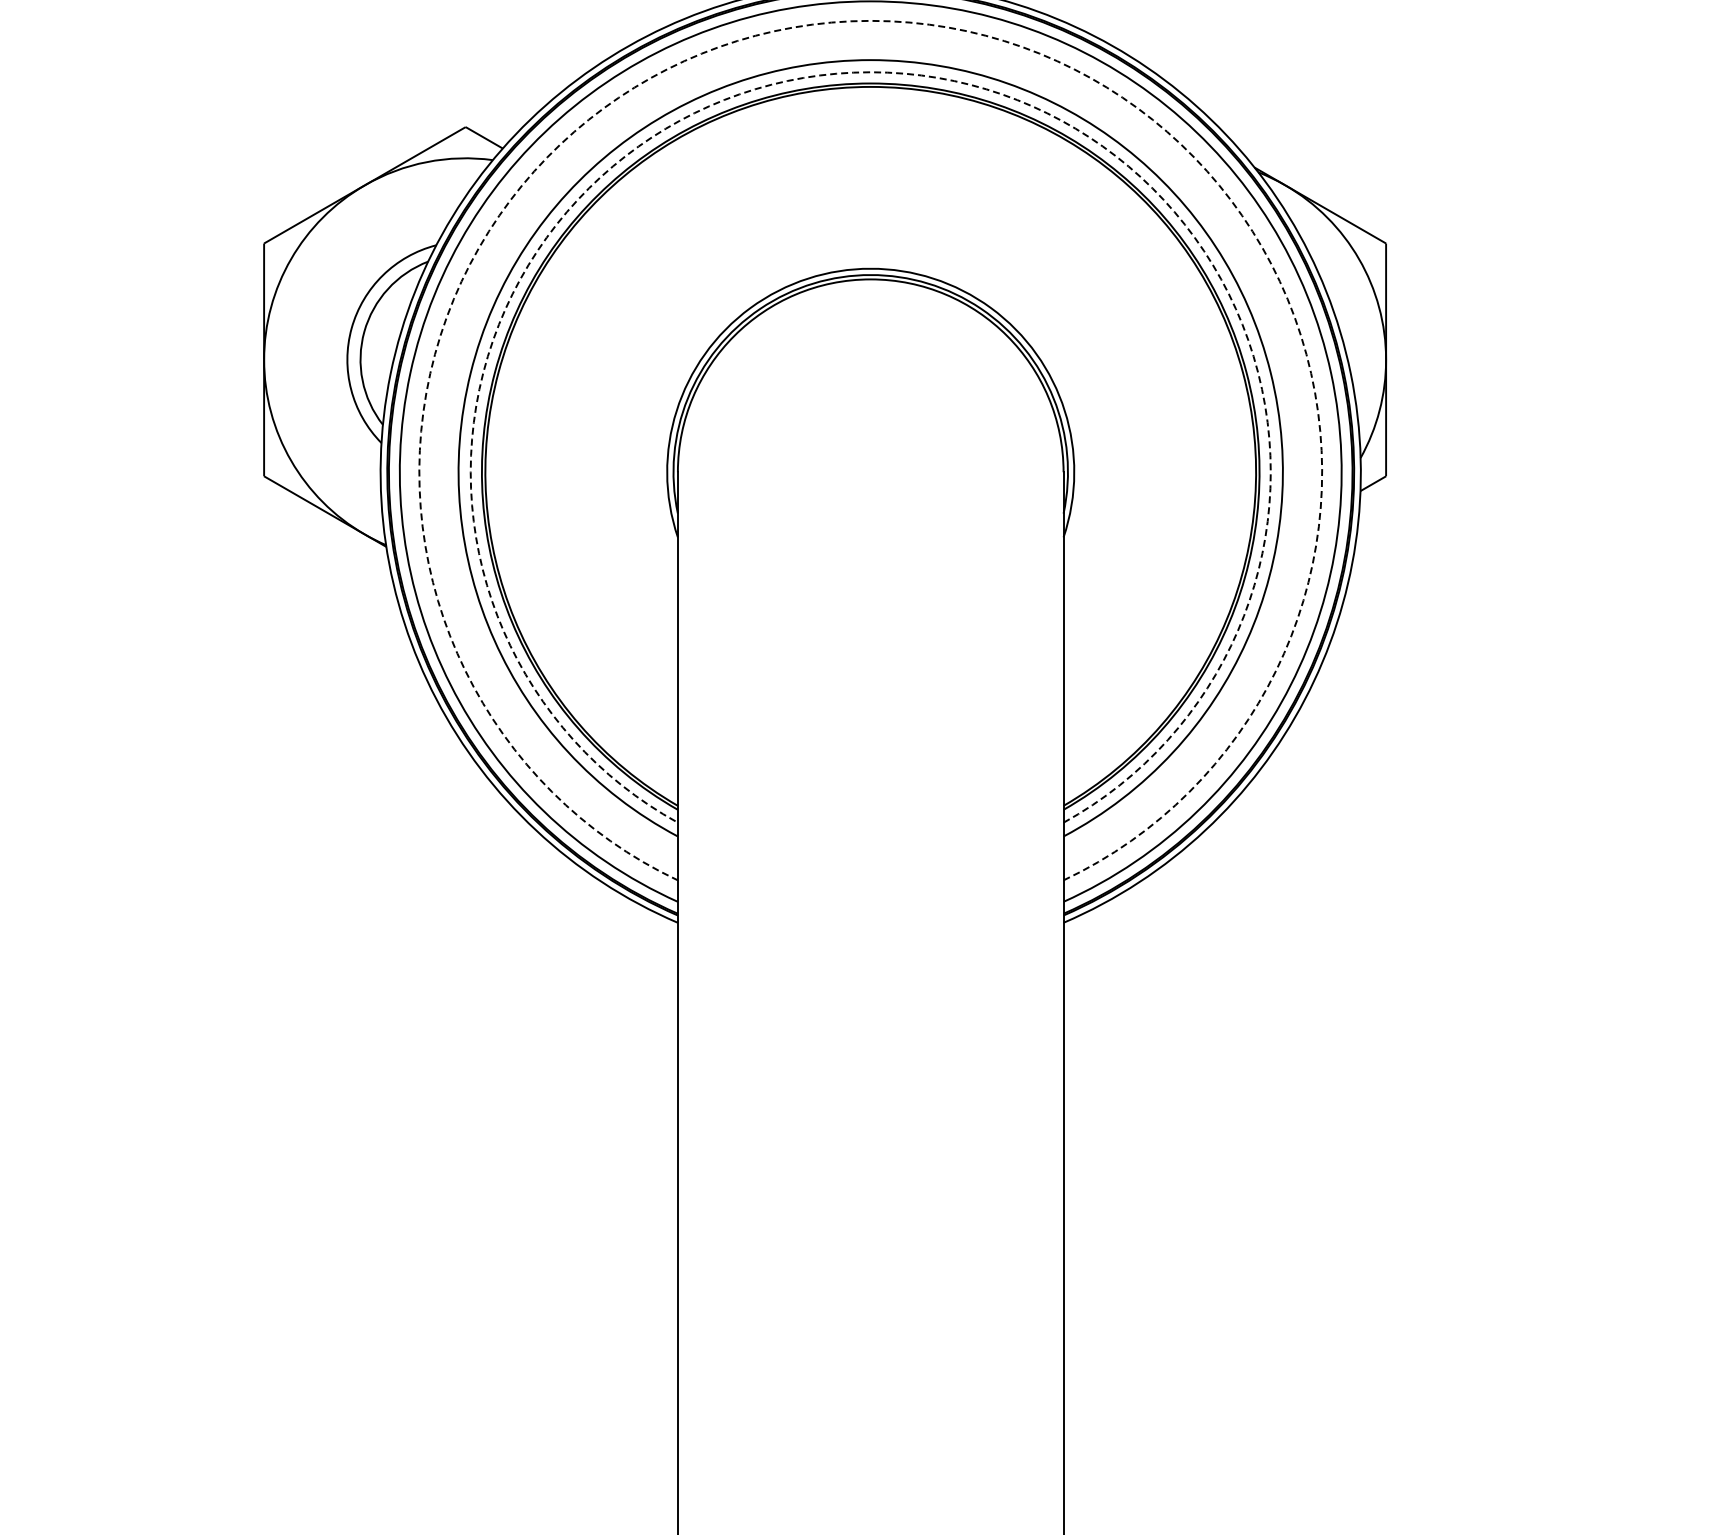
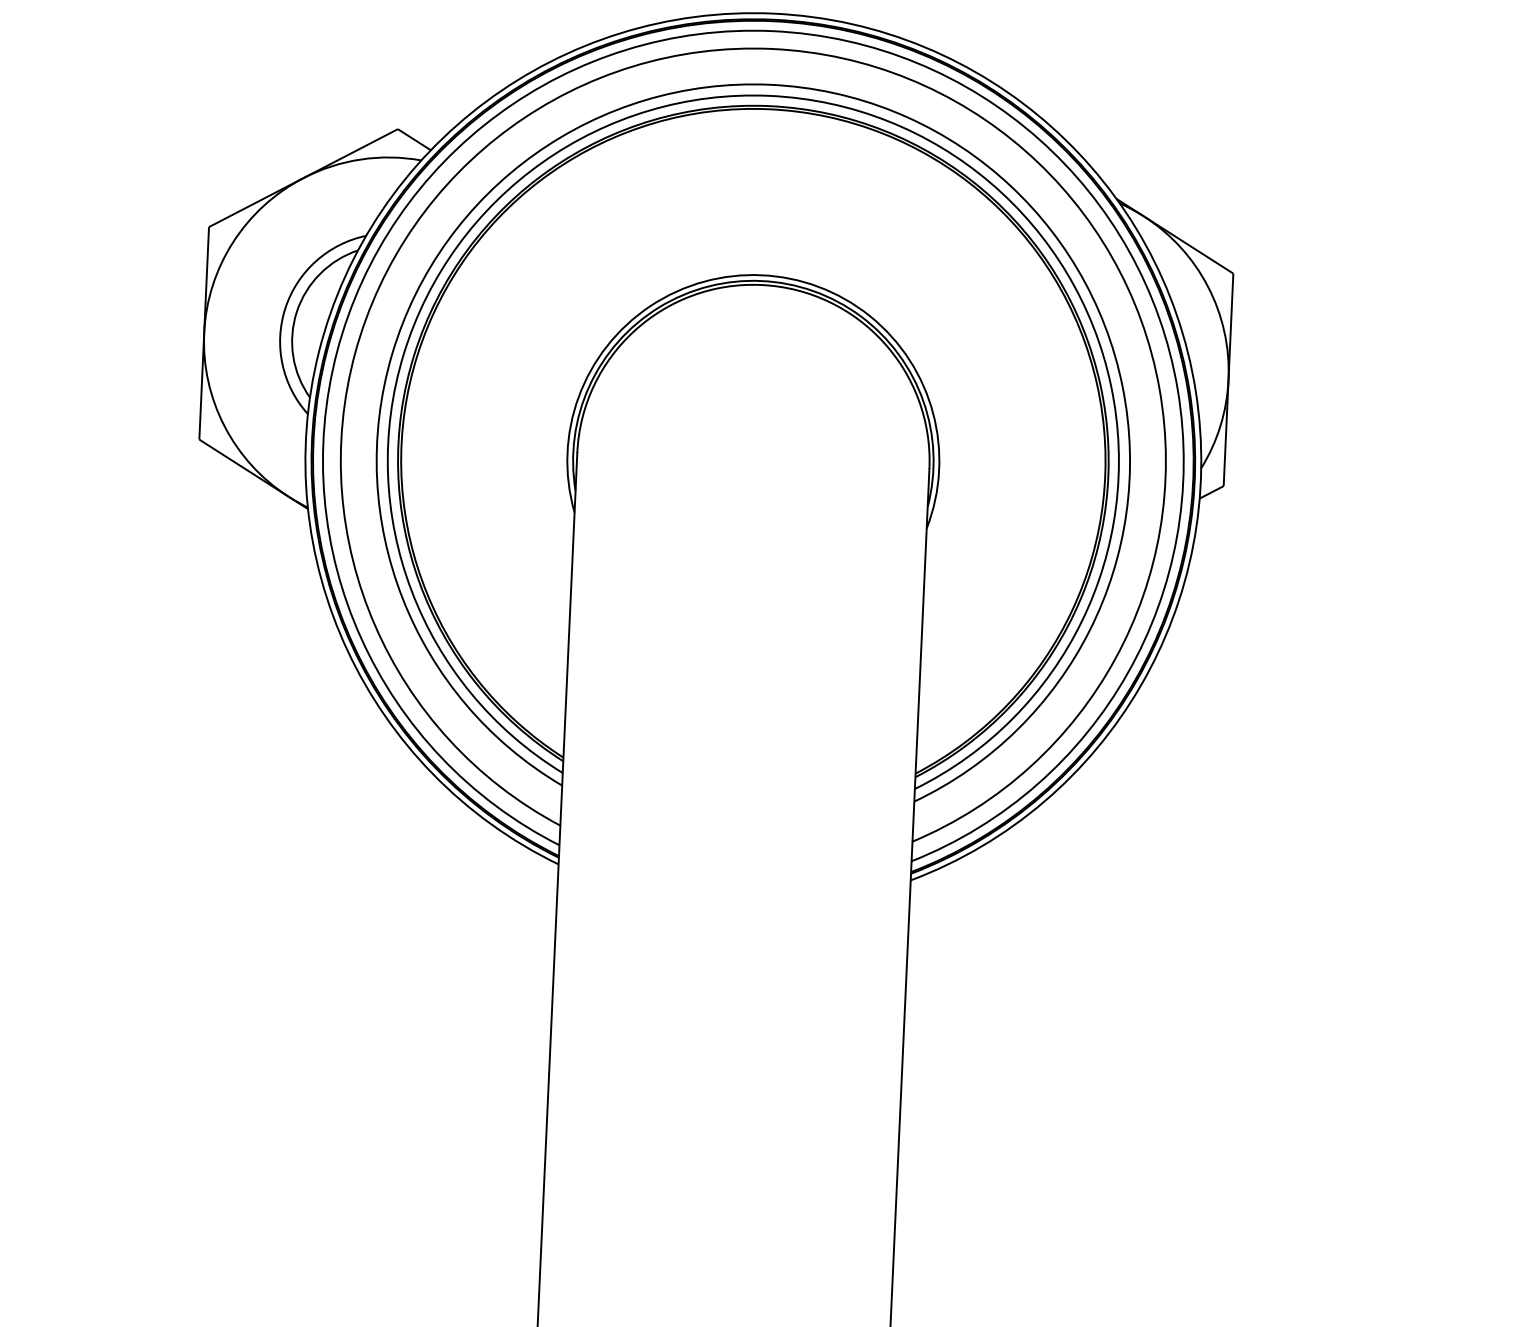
arc: (870, 20) -> (771, 48), dashed -> solid
arc: (870, 72) -> (769, 96), dashed -> solid

